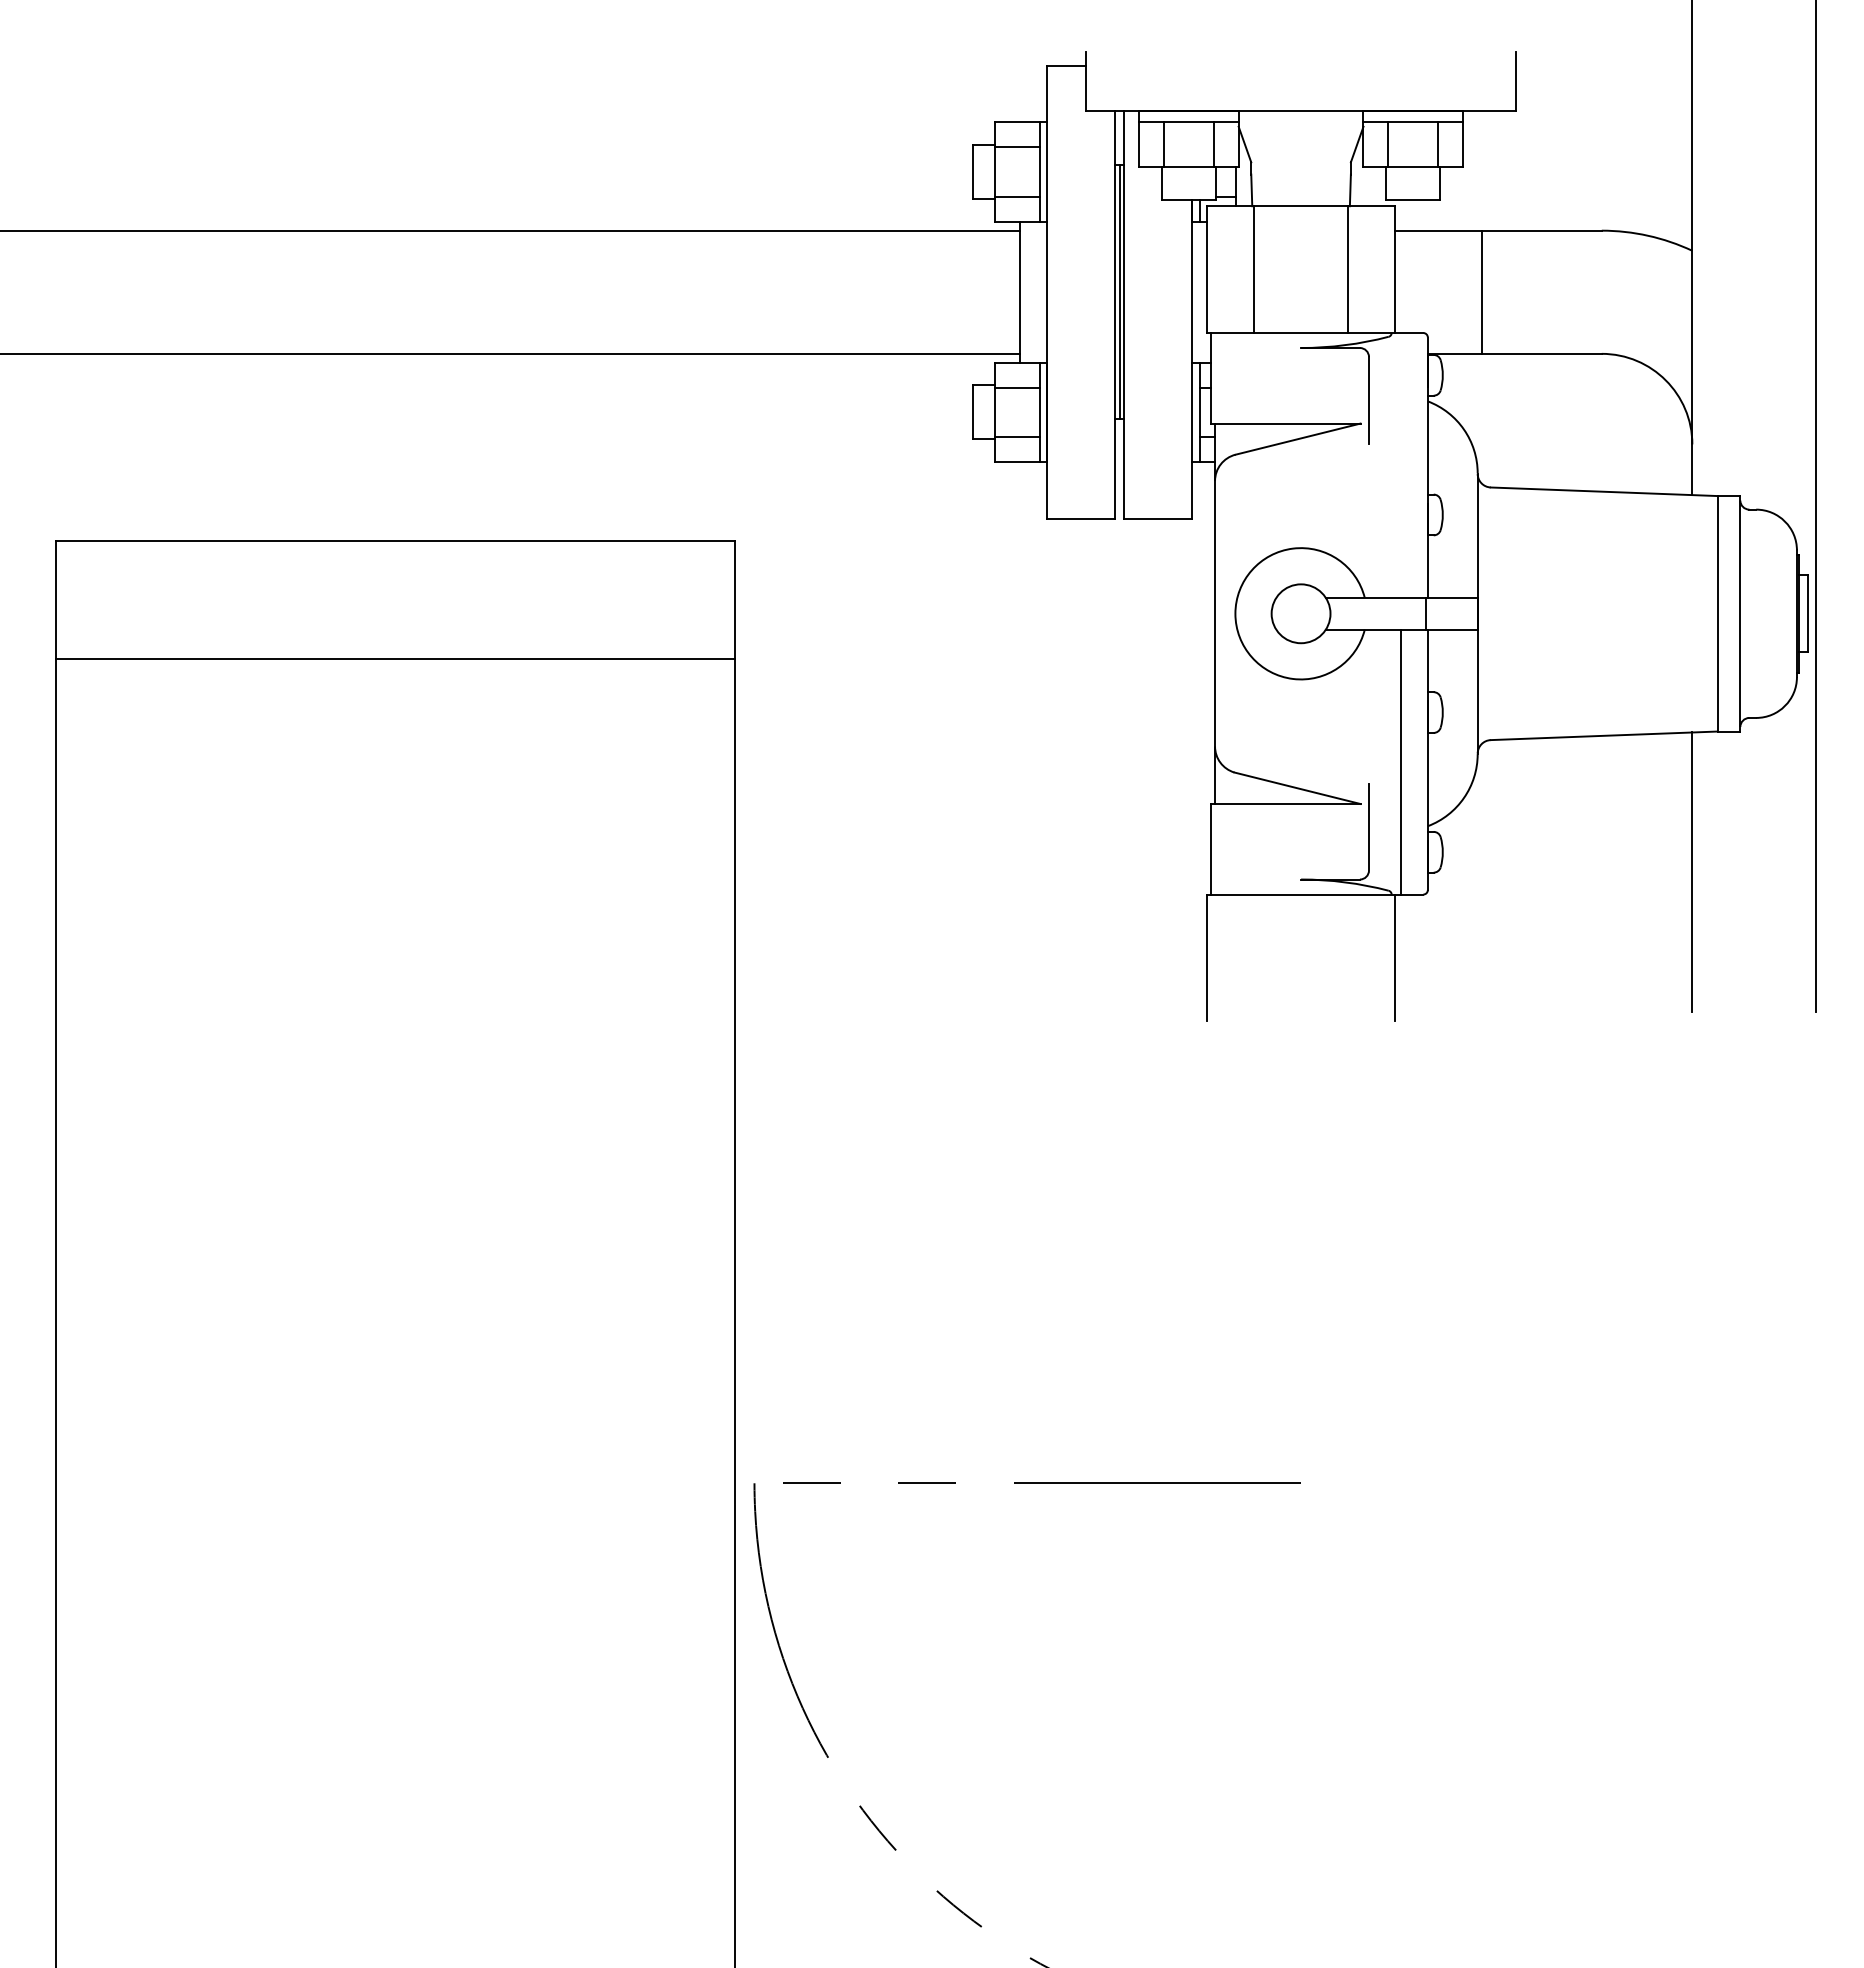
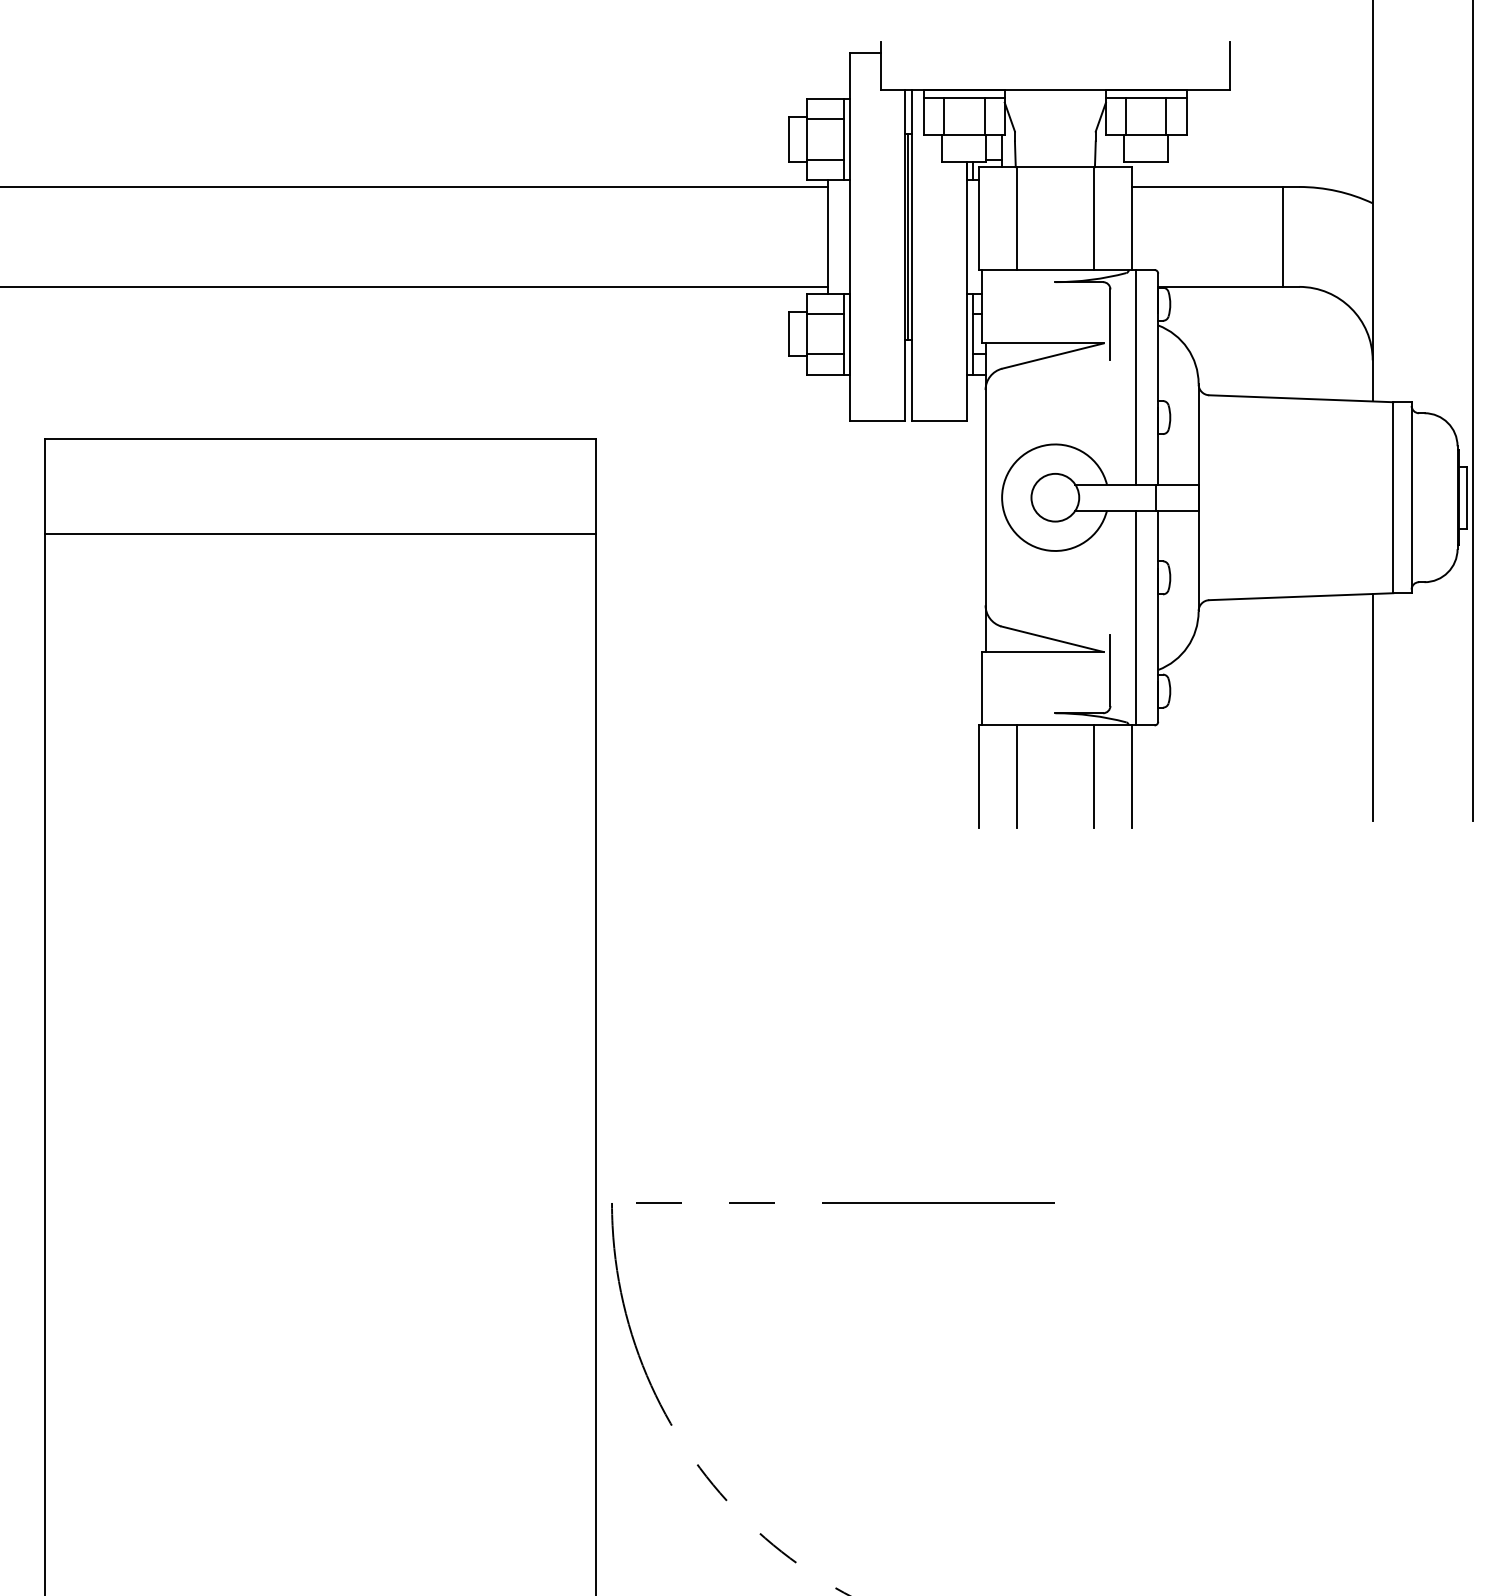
line: (1482, 291) -> (1282, 236), moved
line: (1400, 465) -> (1136, 377), added
line: (1254, 957) -> (1017, 776), added
line: (1348, 957) -> (1093, 776), added

